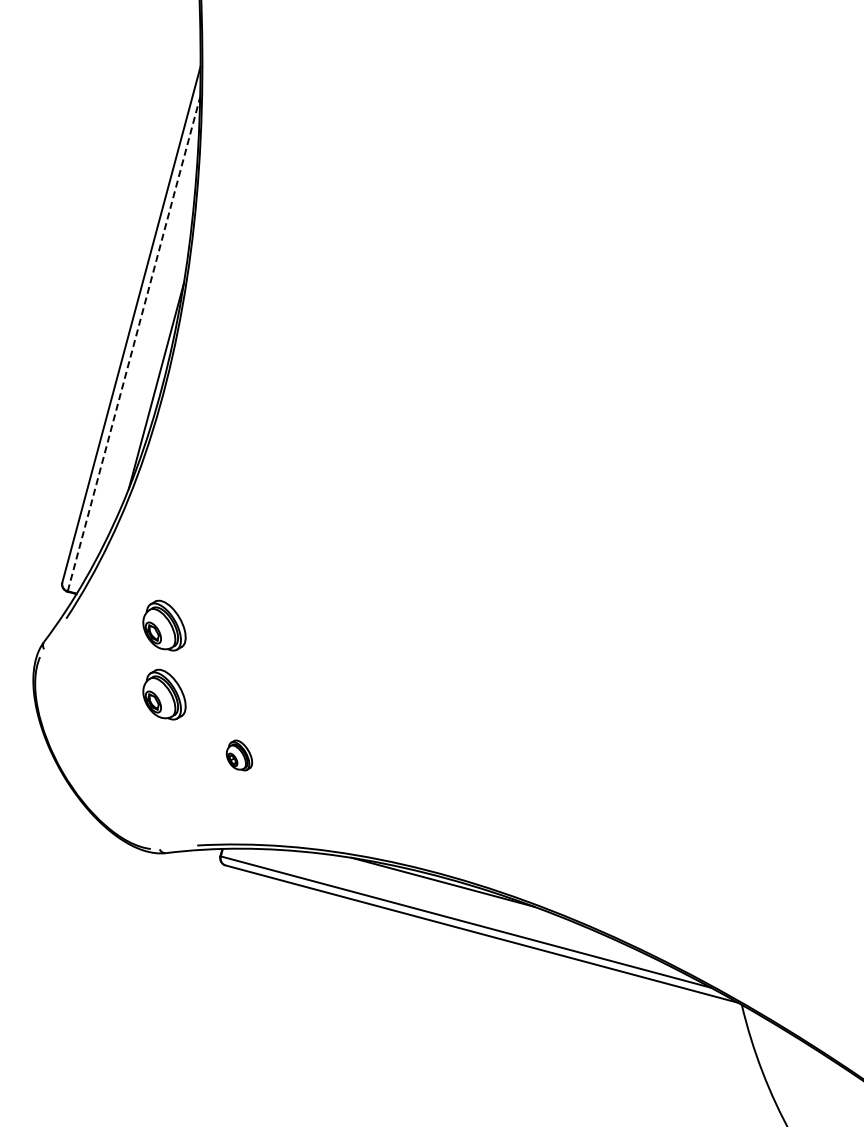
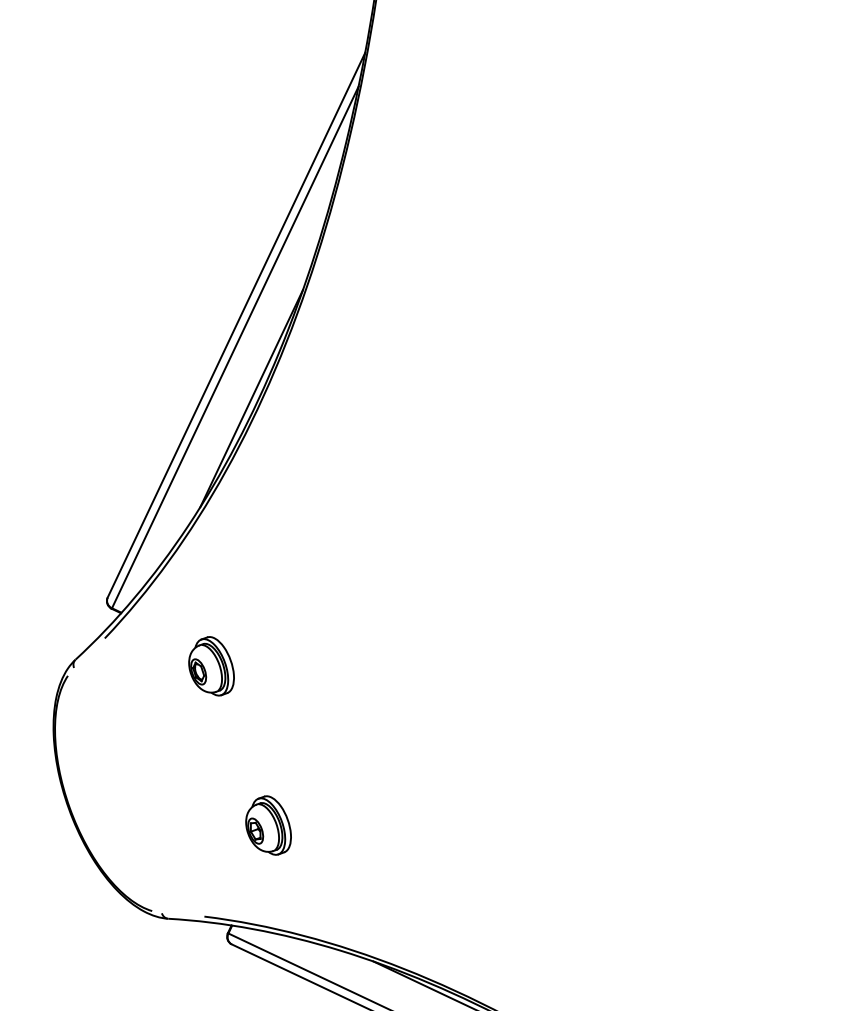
line: (133, 344) -> (234, 347), dashed -> solid
part: (164, 694) -> (198, 742), removed
part: (239, 755) -> (269, 825), size x1.67

